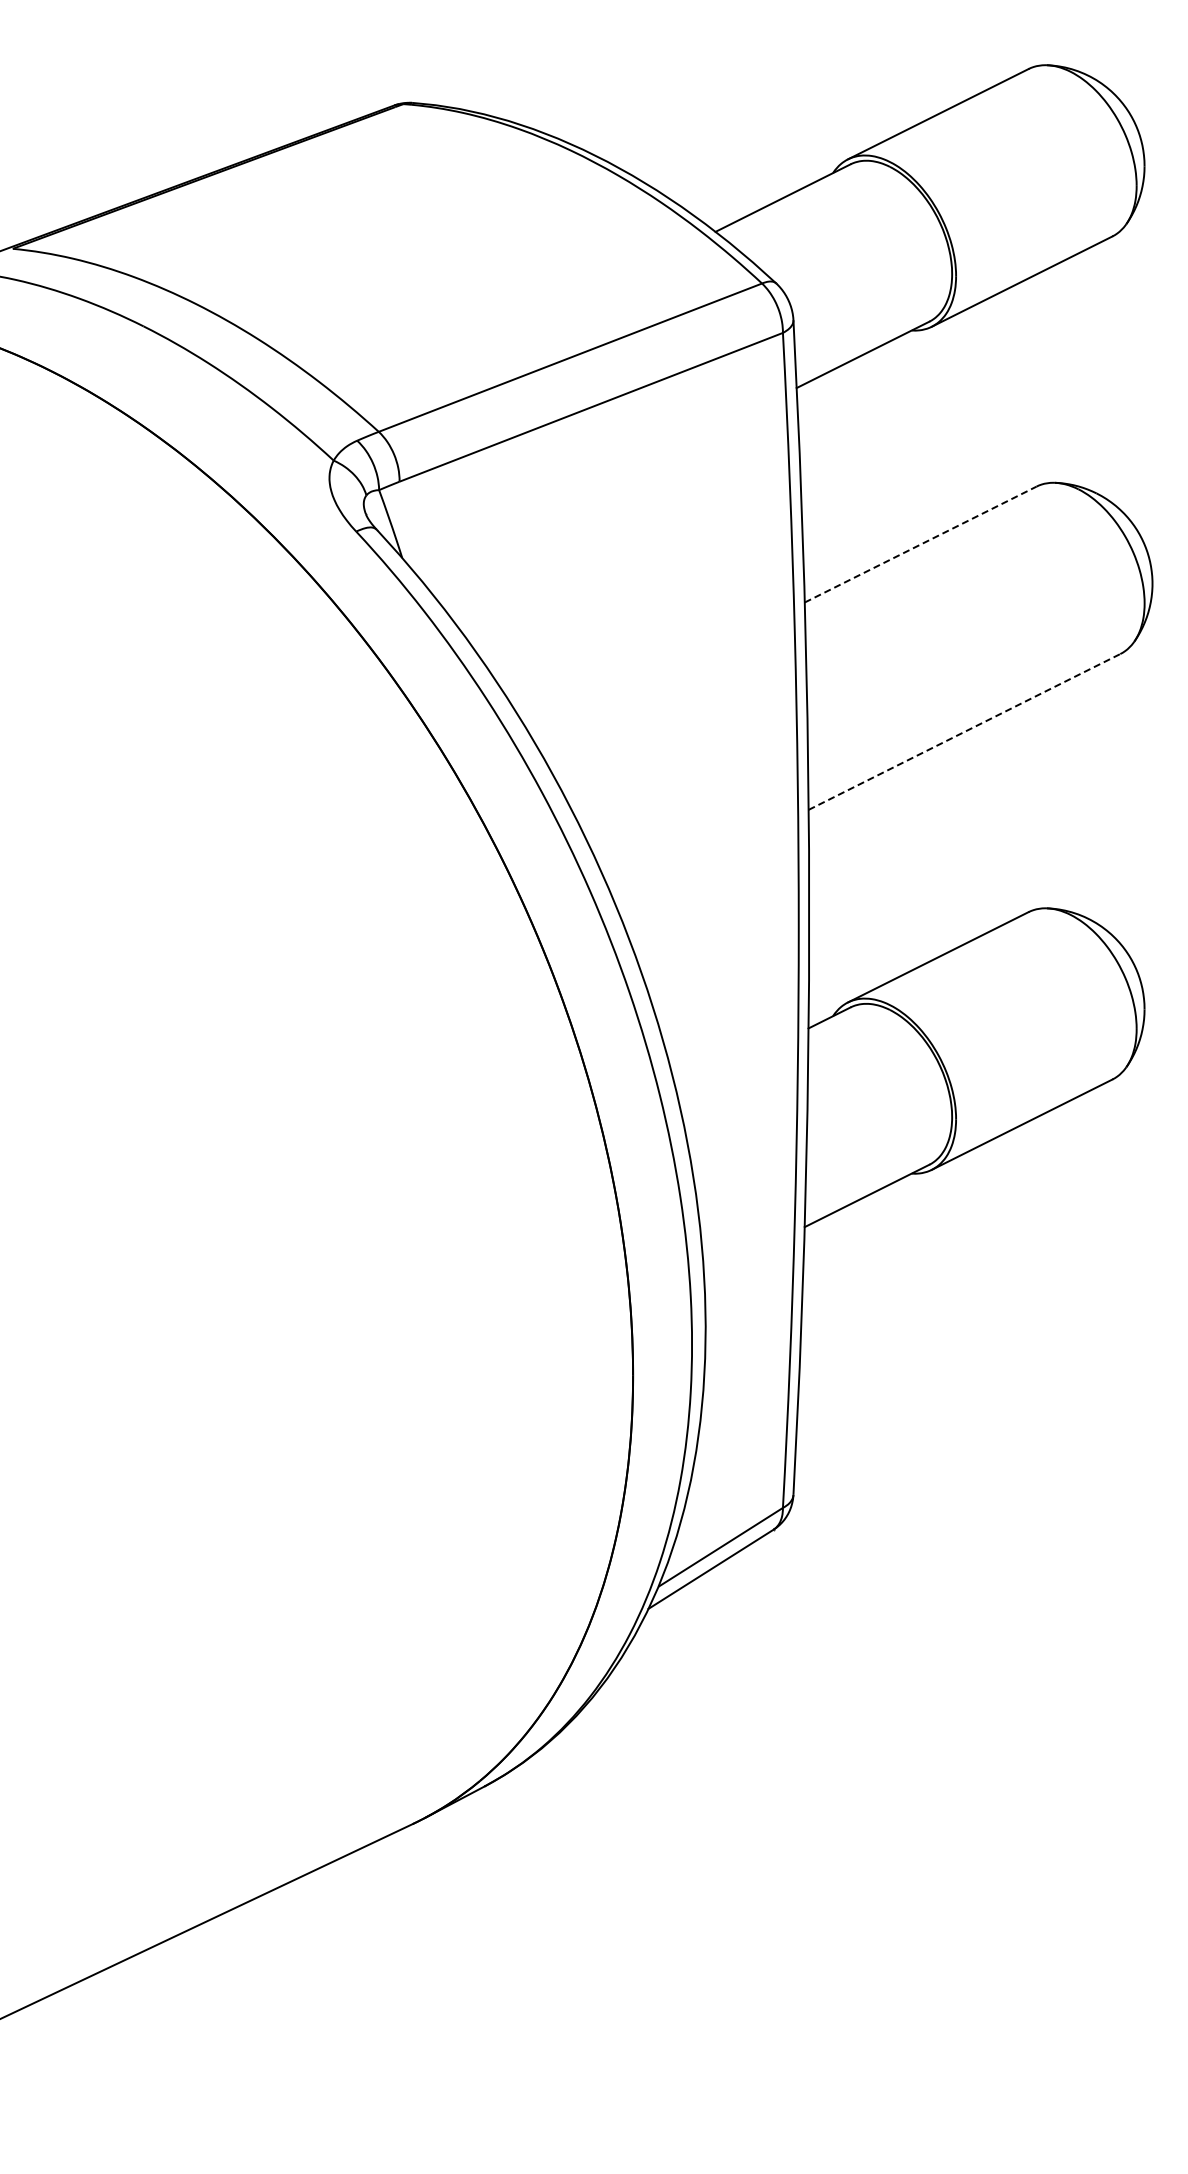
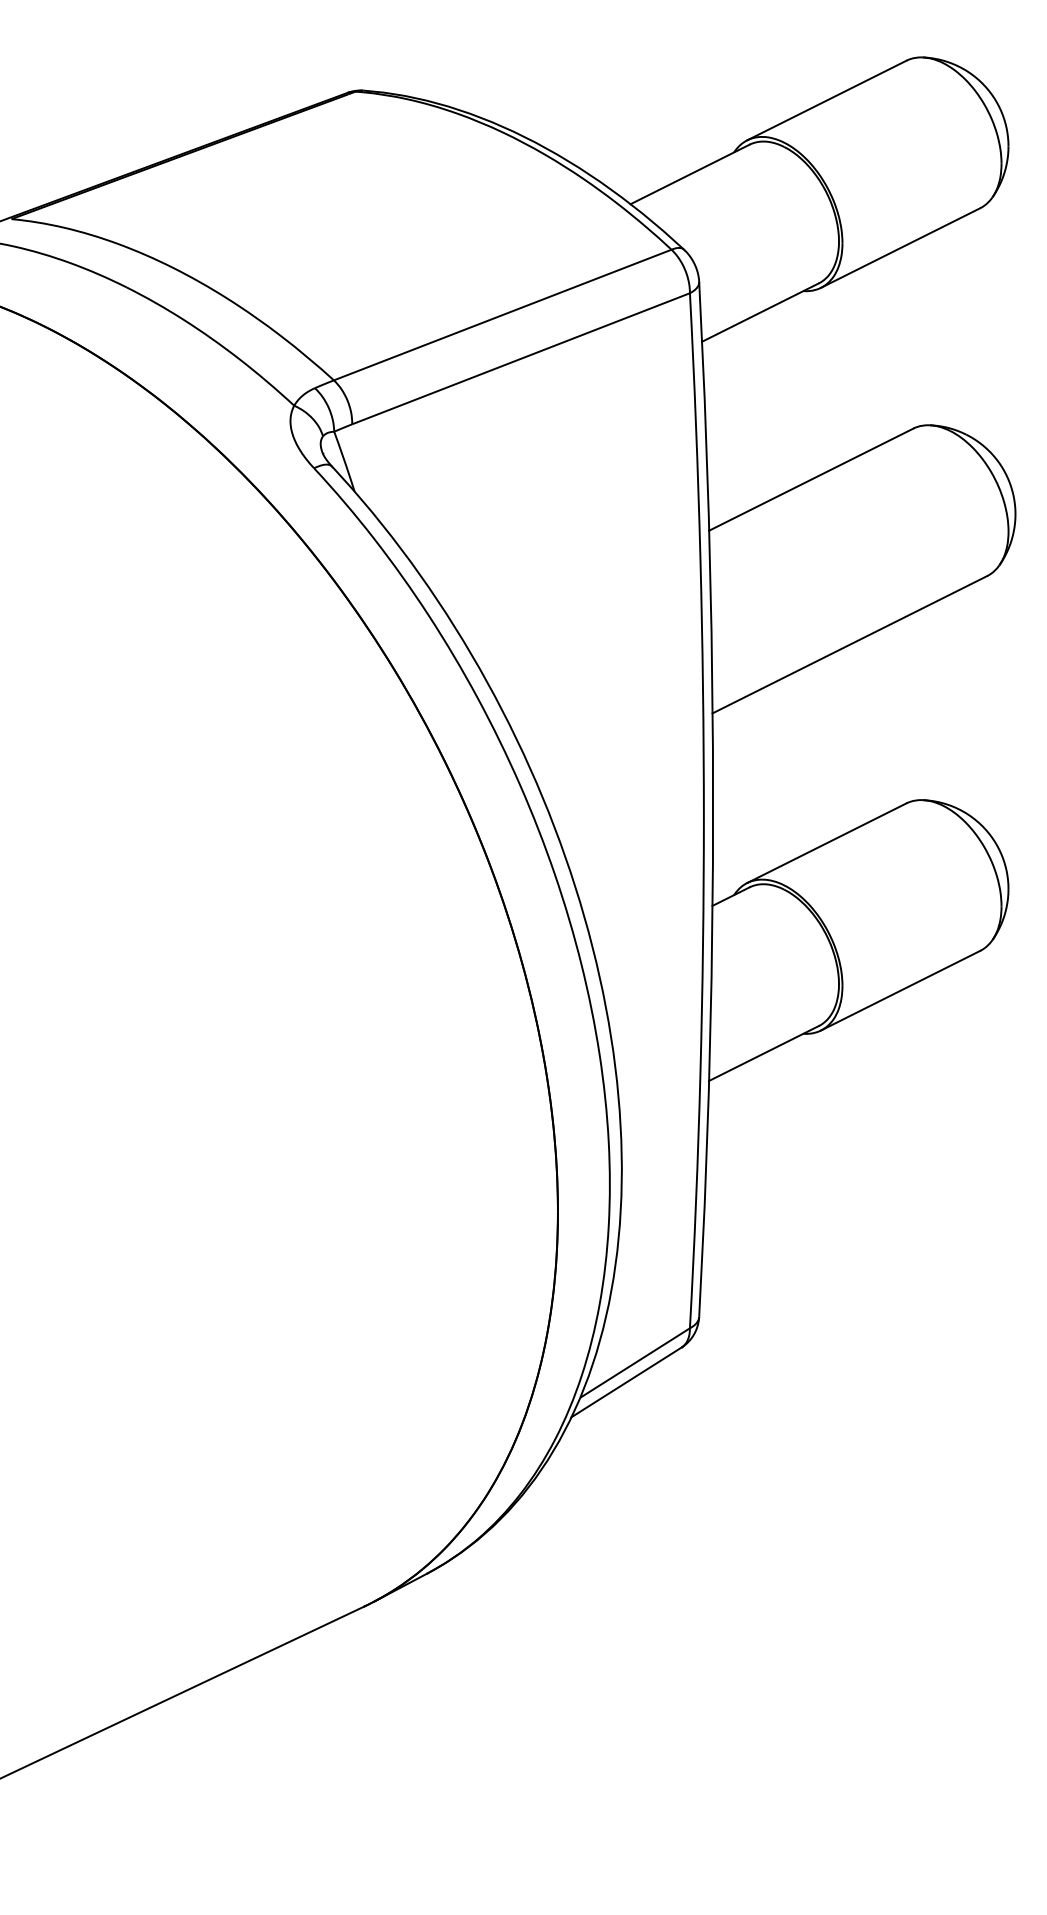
line: (920, 544) -> (811, 479), dashed -> solid
line: (964, 731) -> (849, 644), dashed -> solid

